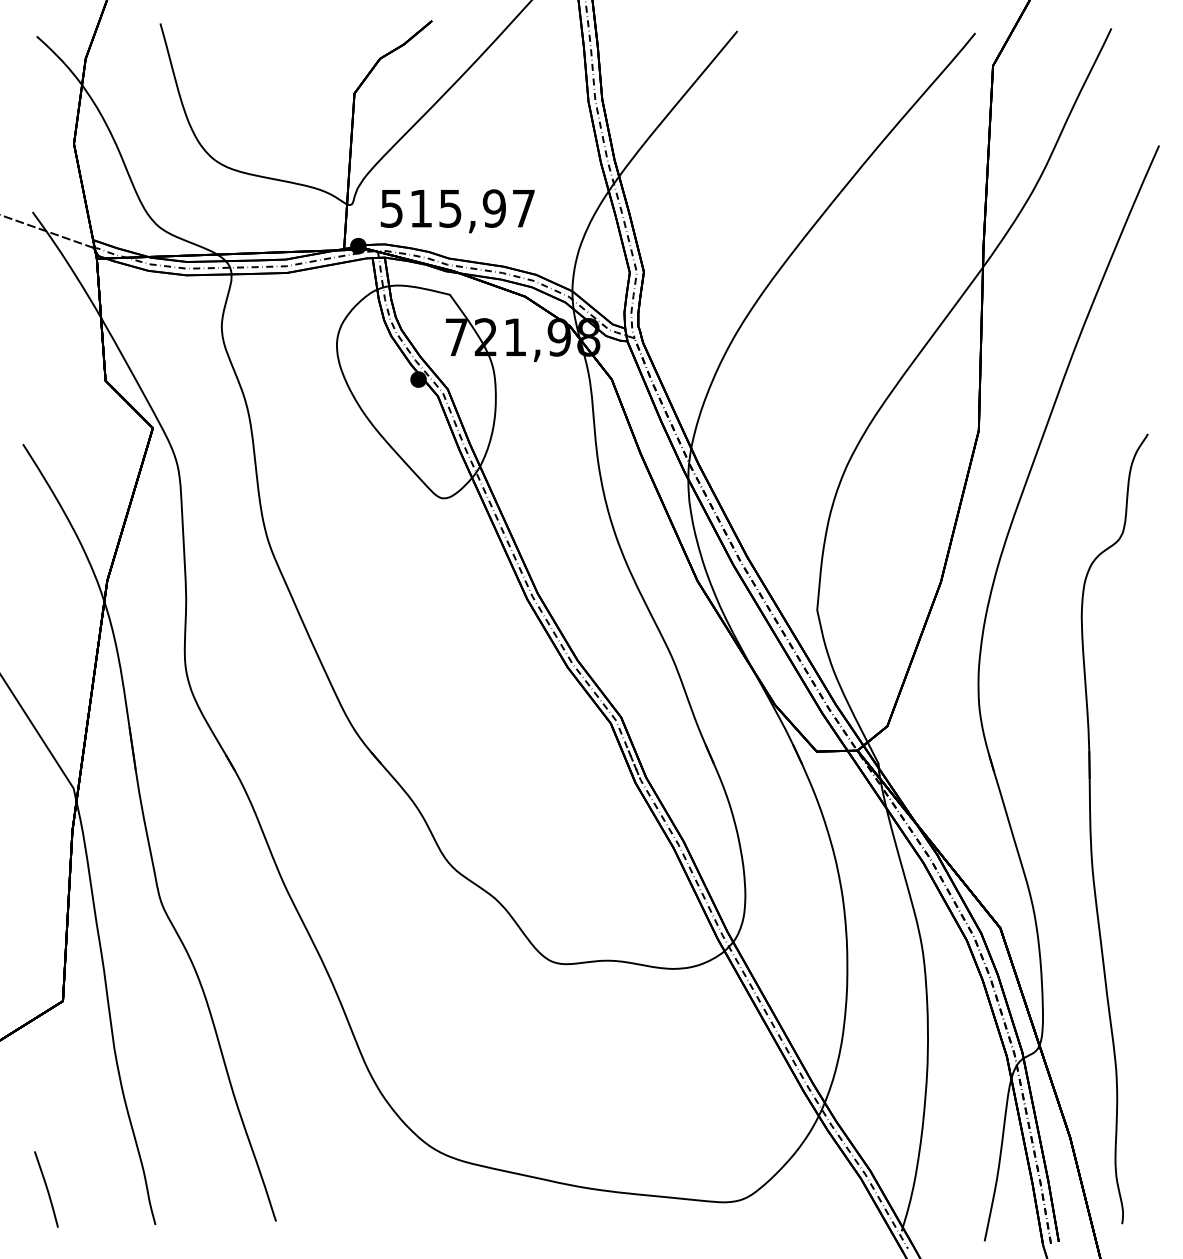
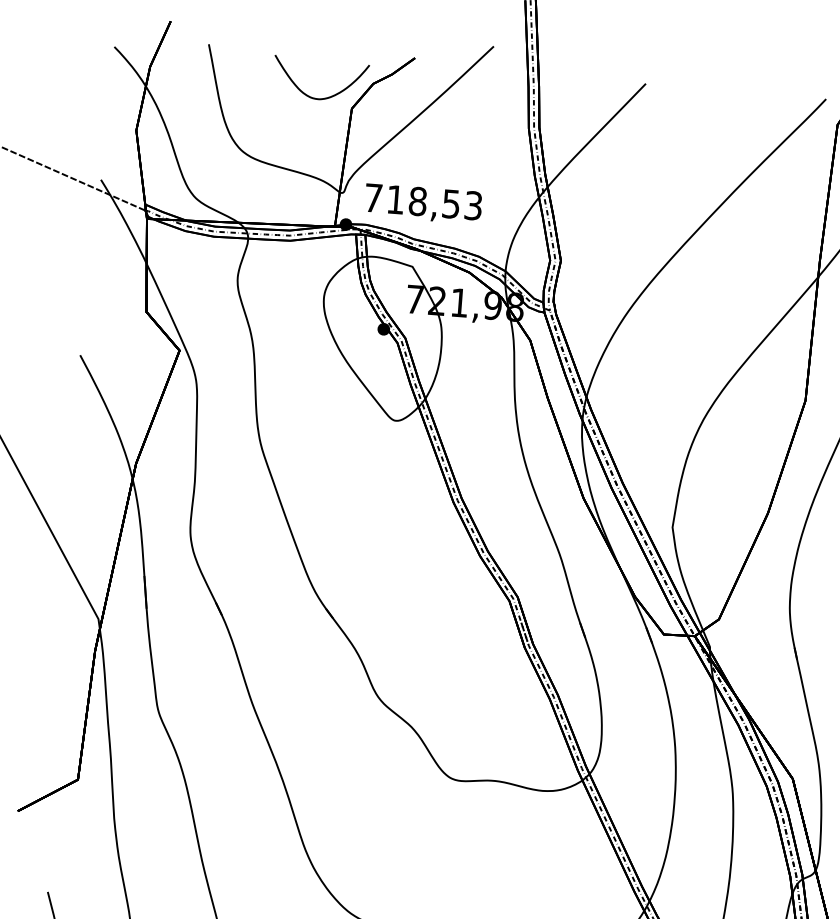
curve: (315, 82) -> (323, 98), added
text: (457, 208) -> (423, 201), 515,97 -> 718,53

